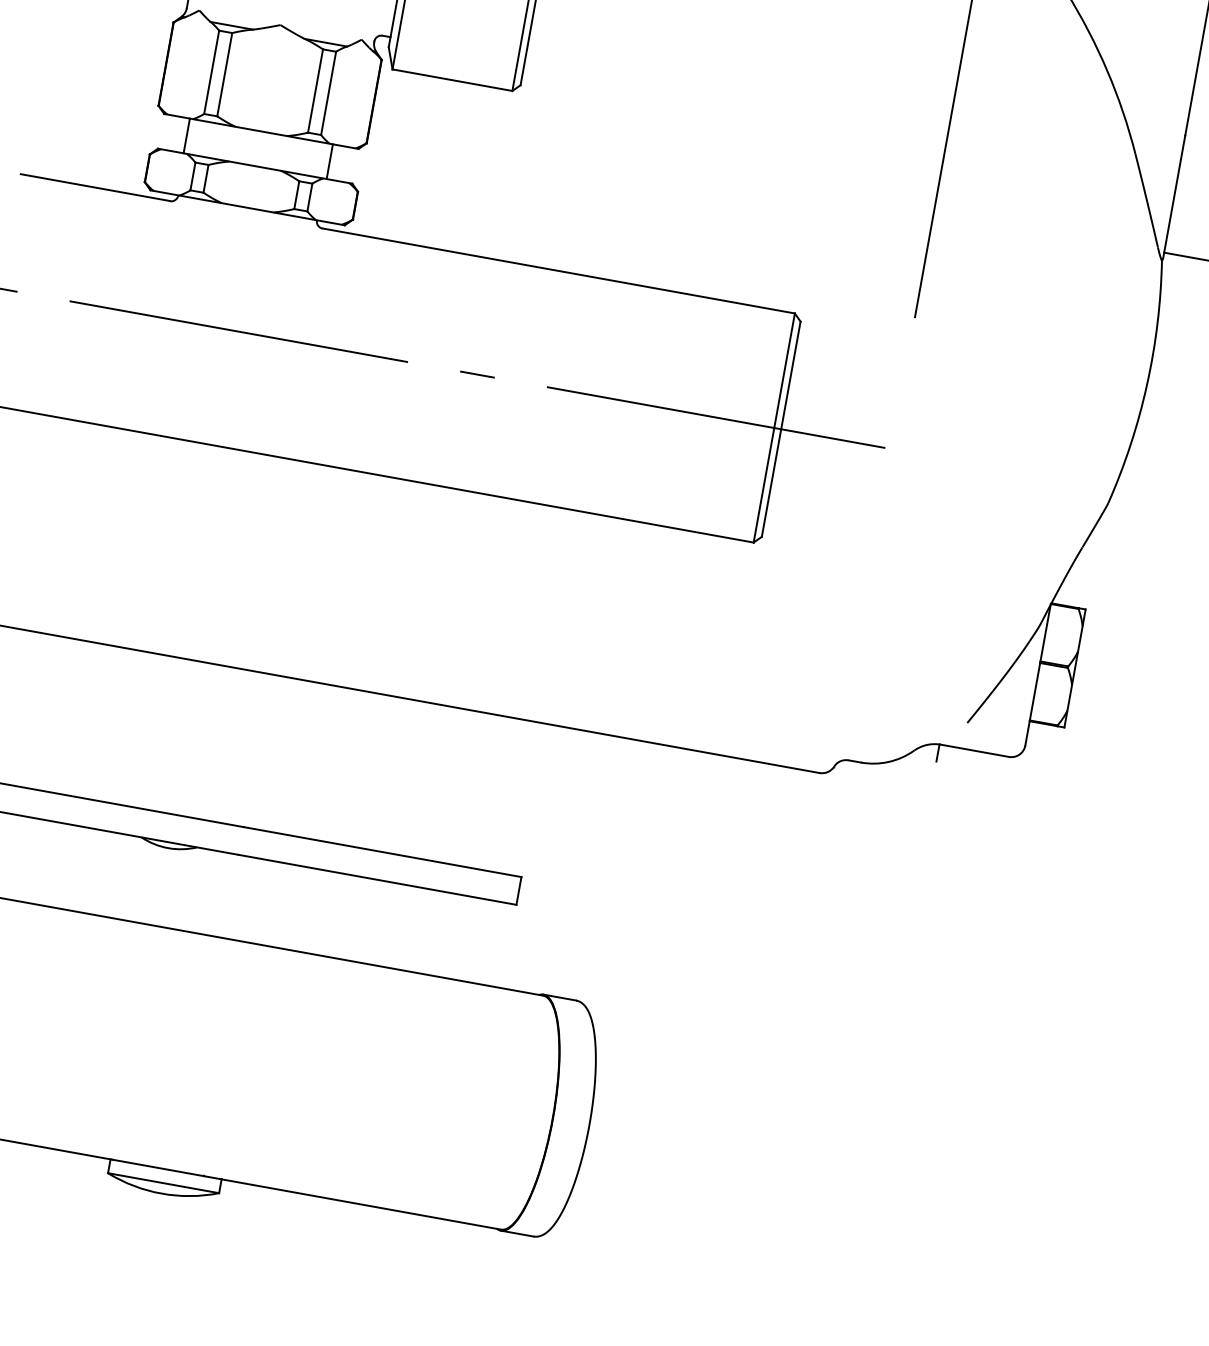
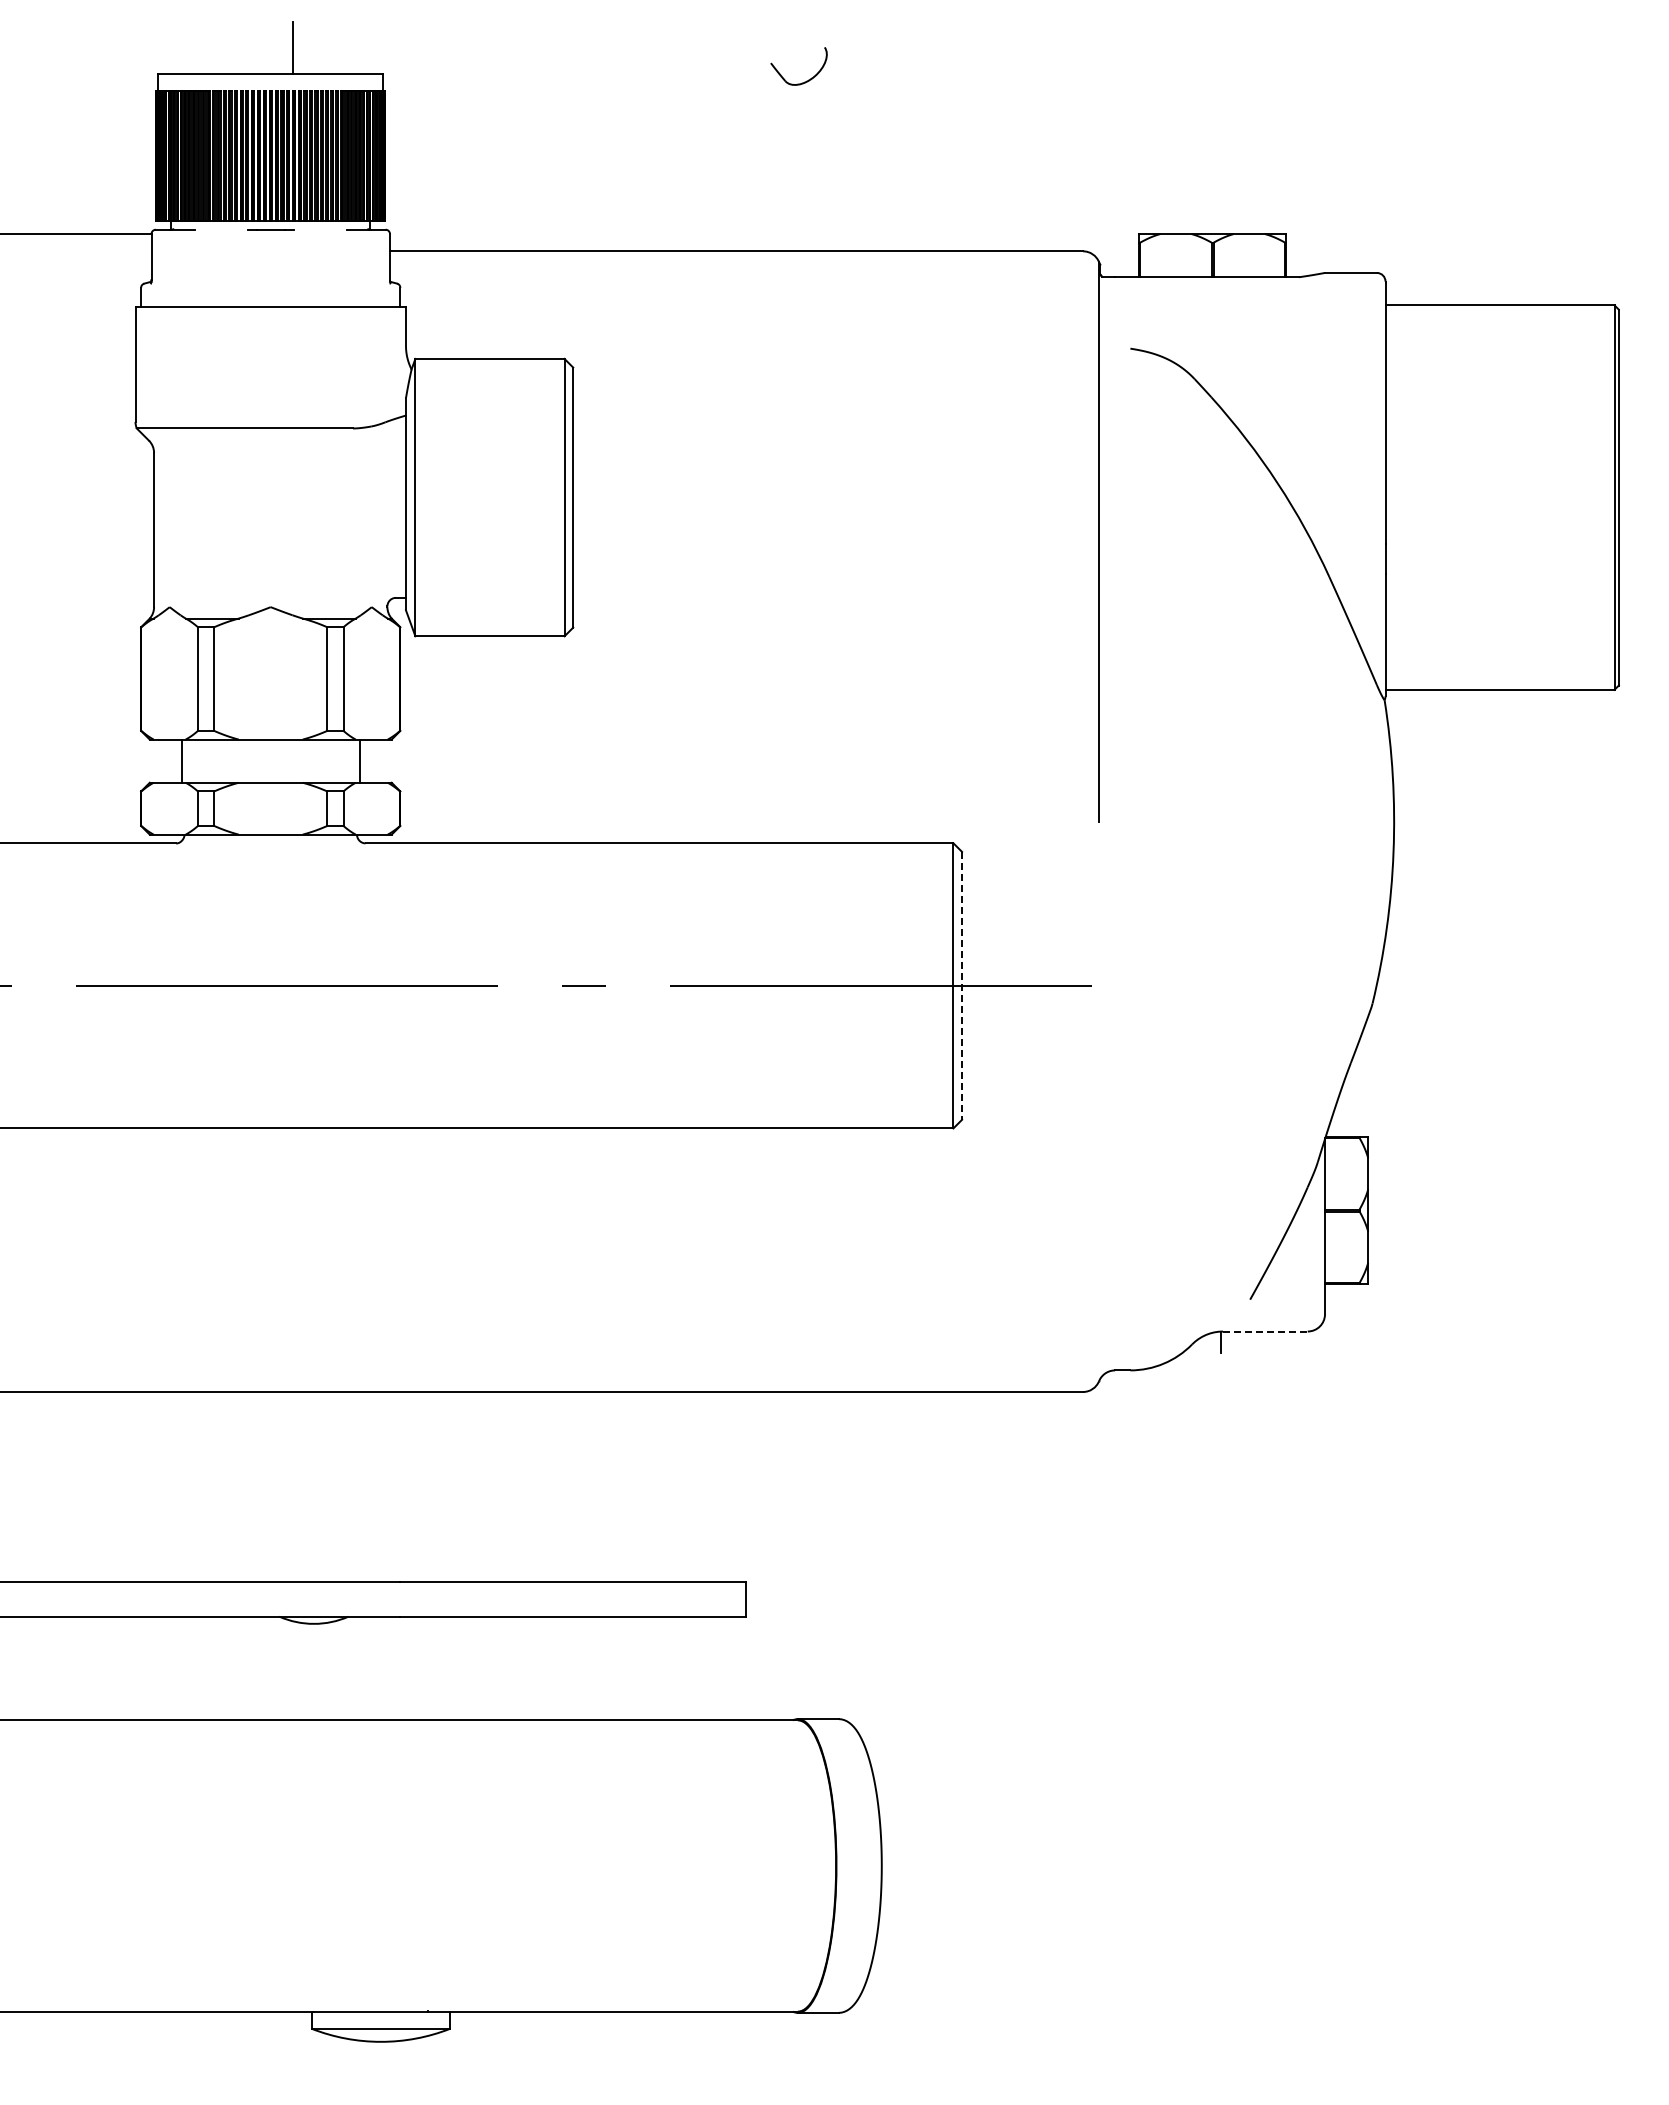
line: (781, 429) -> (962, 985), solid -> dashed
line: (975, 750) -> (1265, 1331), solid -> dashed

